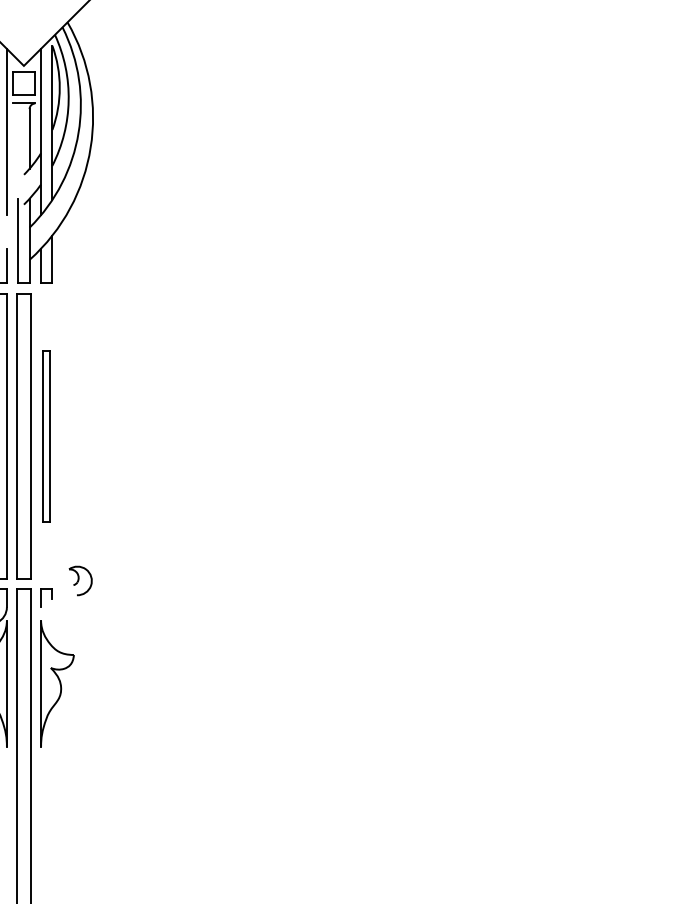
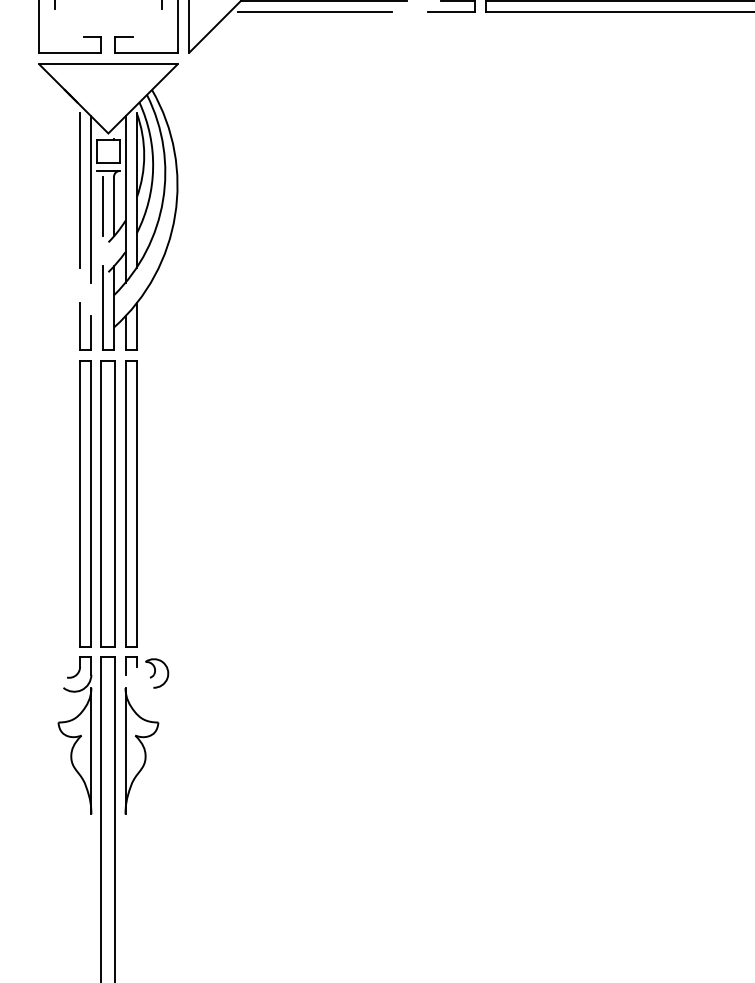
line: (18, 138) -> (102, 206), added
part: (47, 435) -> (131, 503), size x1.67
part: (81, 580) -> (157, 673), moved

